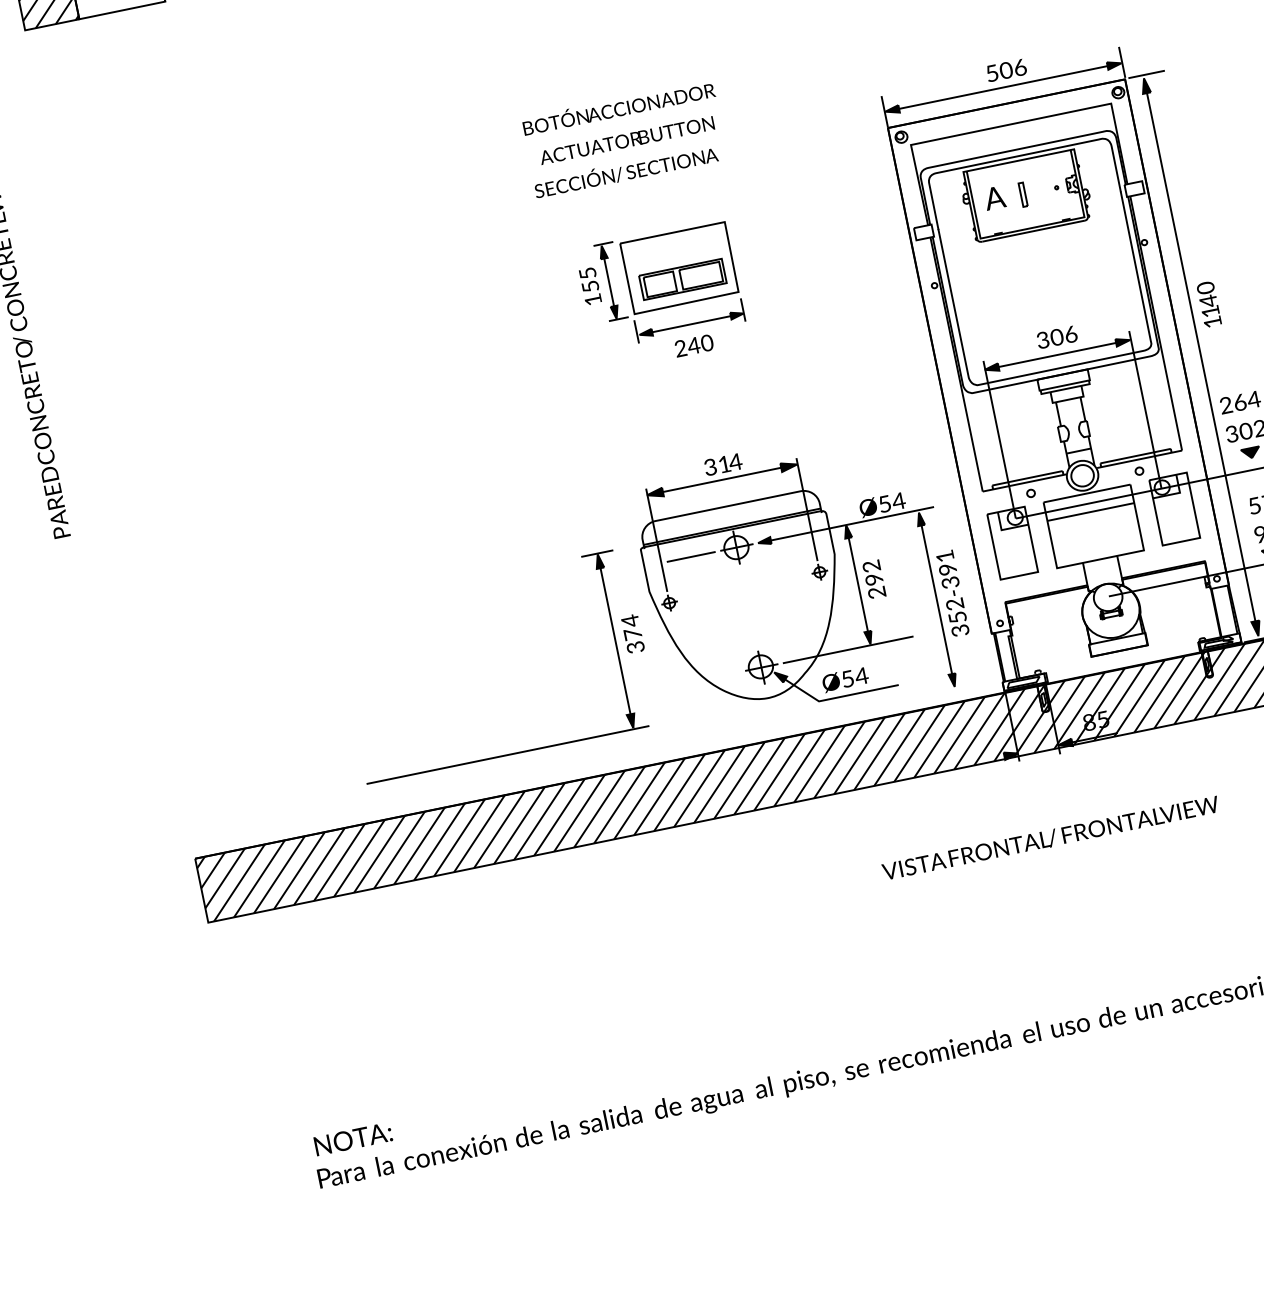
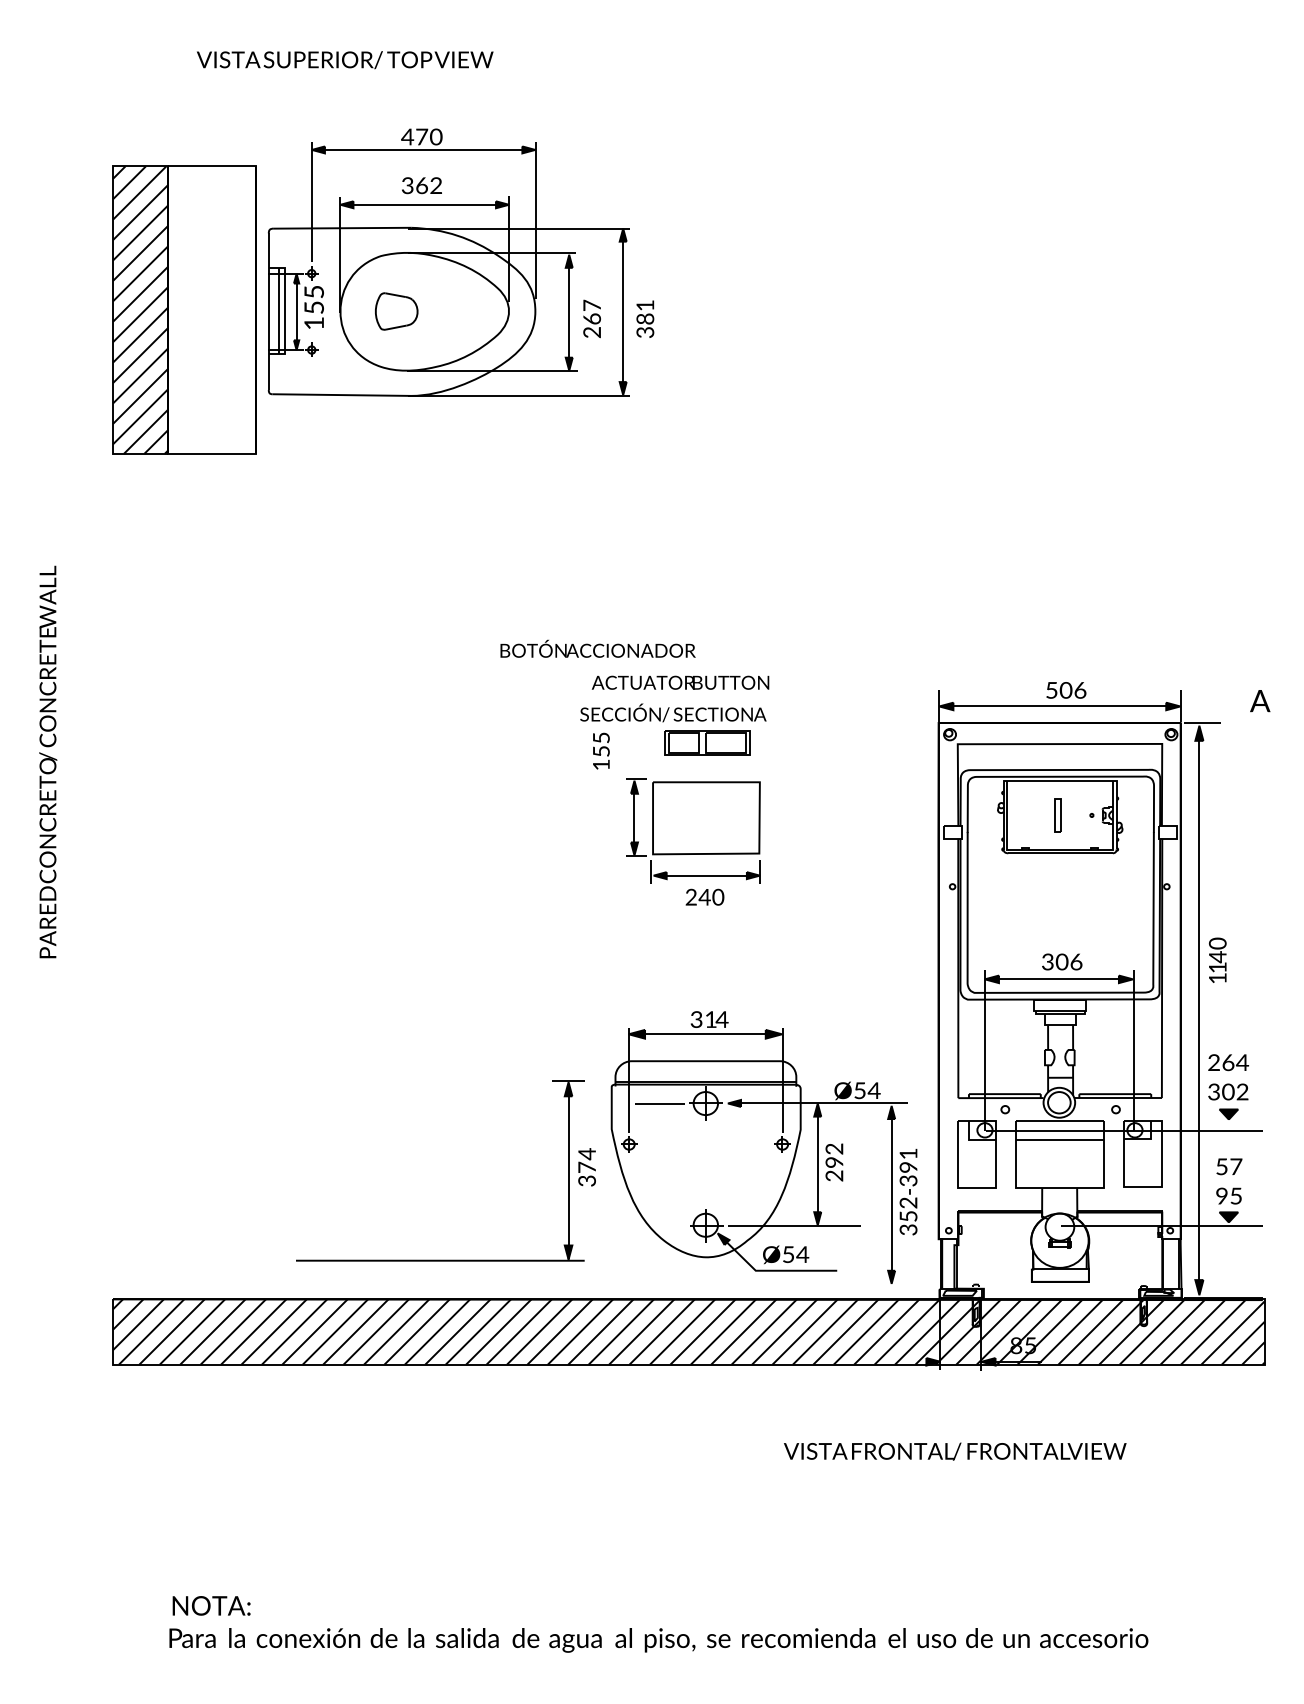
text: (618, 107) -> (597, 648), moved
part: (1023, 194) -> (1057, 815), size x1.4
text: (995, 198) -> (1260, 701), moved
part: (682, 278) -> (707, 742), moved
text: (590, 285) -> (601, 750), moved

